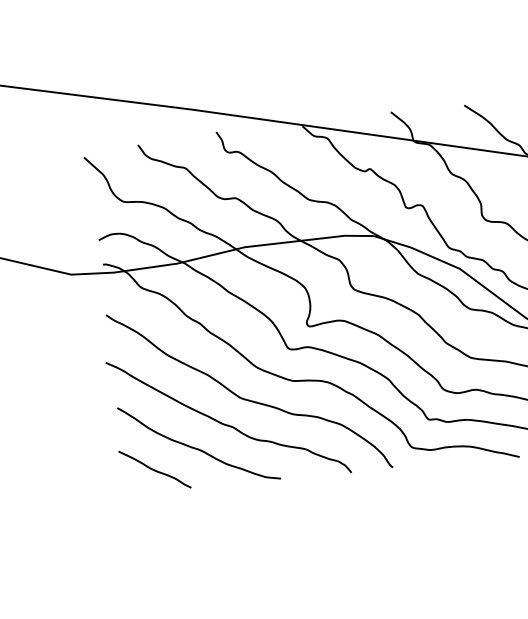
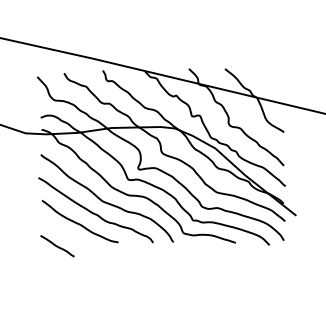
line: (154, 470) -> (57, 246), moved

